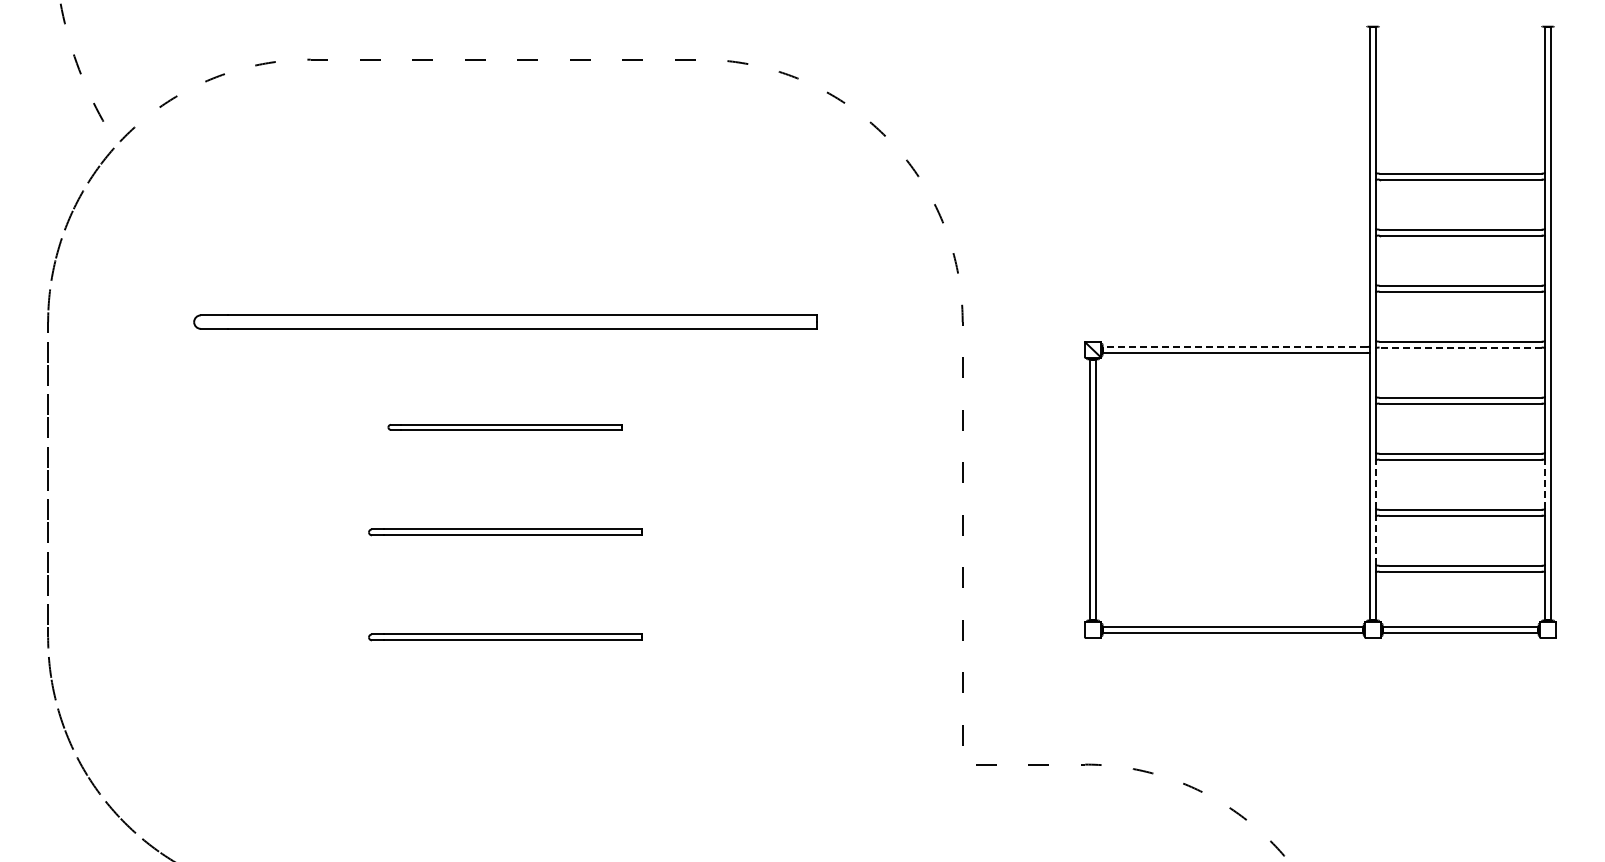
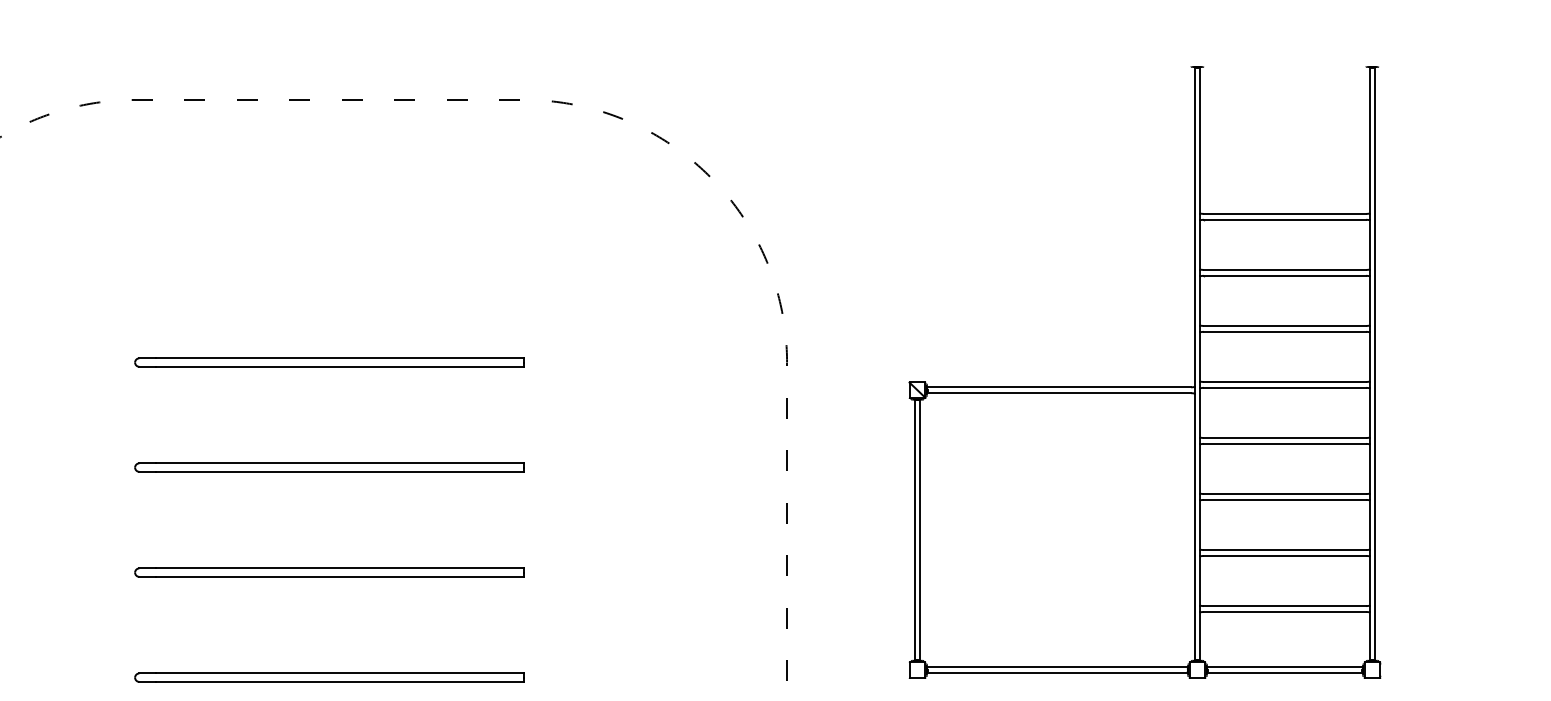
part: (504, 322) -> (328, 362), size x0.62
line: (1234, 346) -> (1058, 386), dashed -> solid
line: (1460, 347) -> (1284, 387), dashed -> solid
part: (504, 427) -> (328, 467), size x1.67
line: (1376, 484) -> (1200, 524), dashed -> solid
line: (1545, 484) -> (1369, 524), dashed -> solid
part: (504, 532) -> (328, 572), size x1.43
line: (1376, 540) -> (1200, 580), dashed -> solid
part: (504, 637) -> (328, 677), size x1.43

